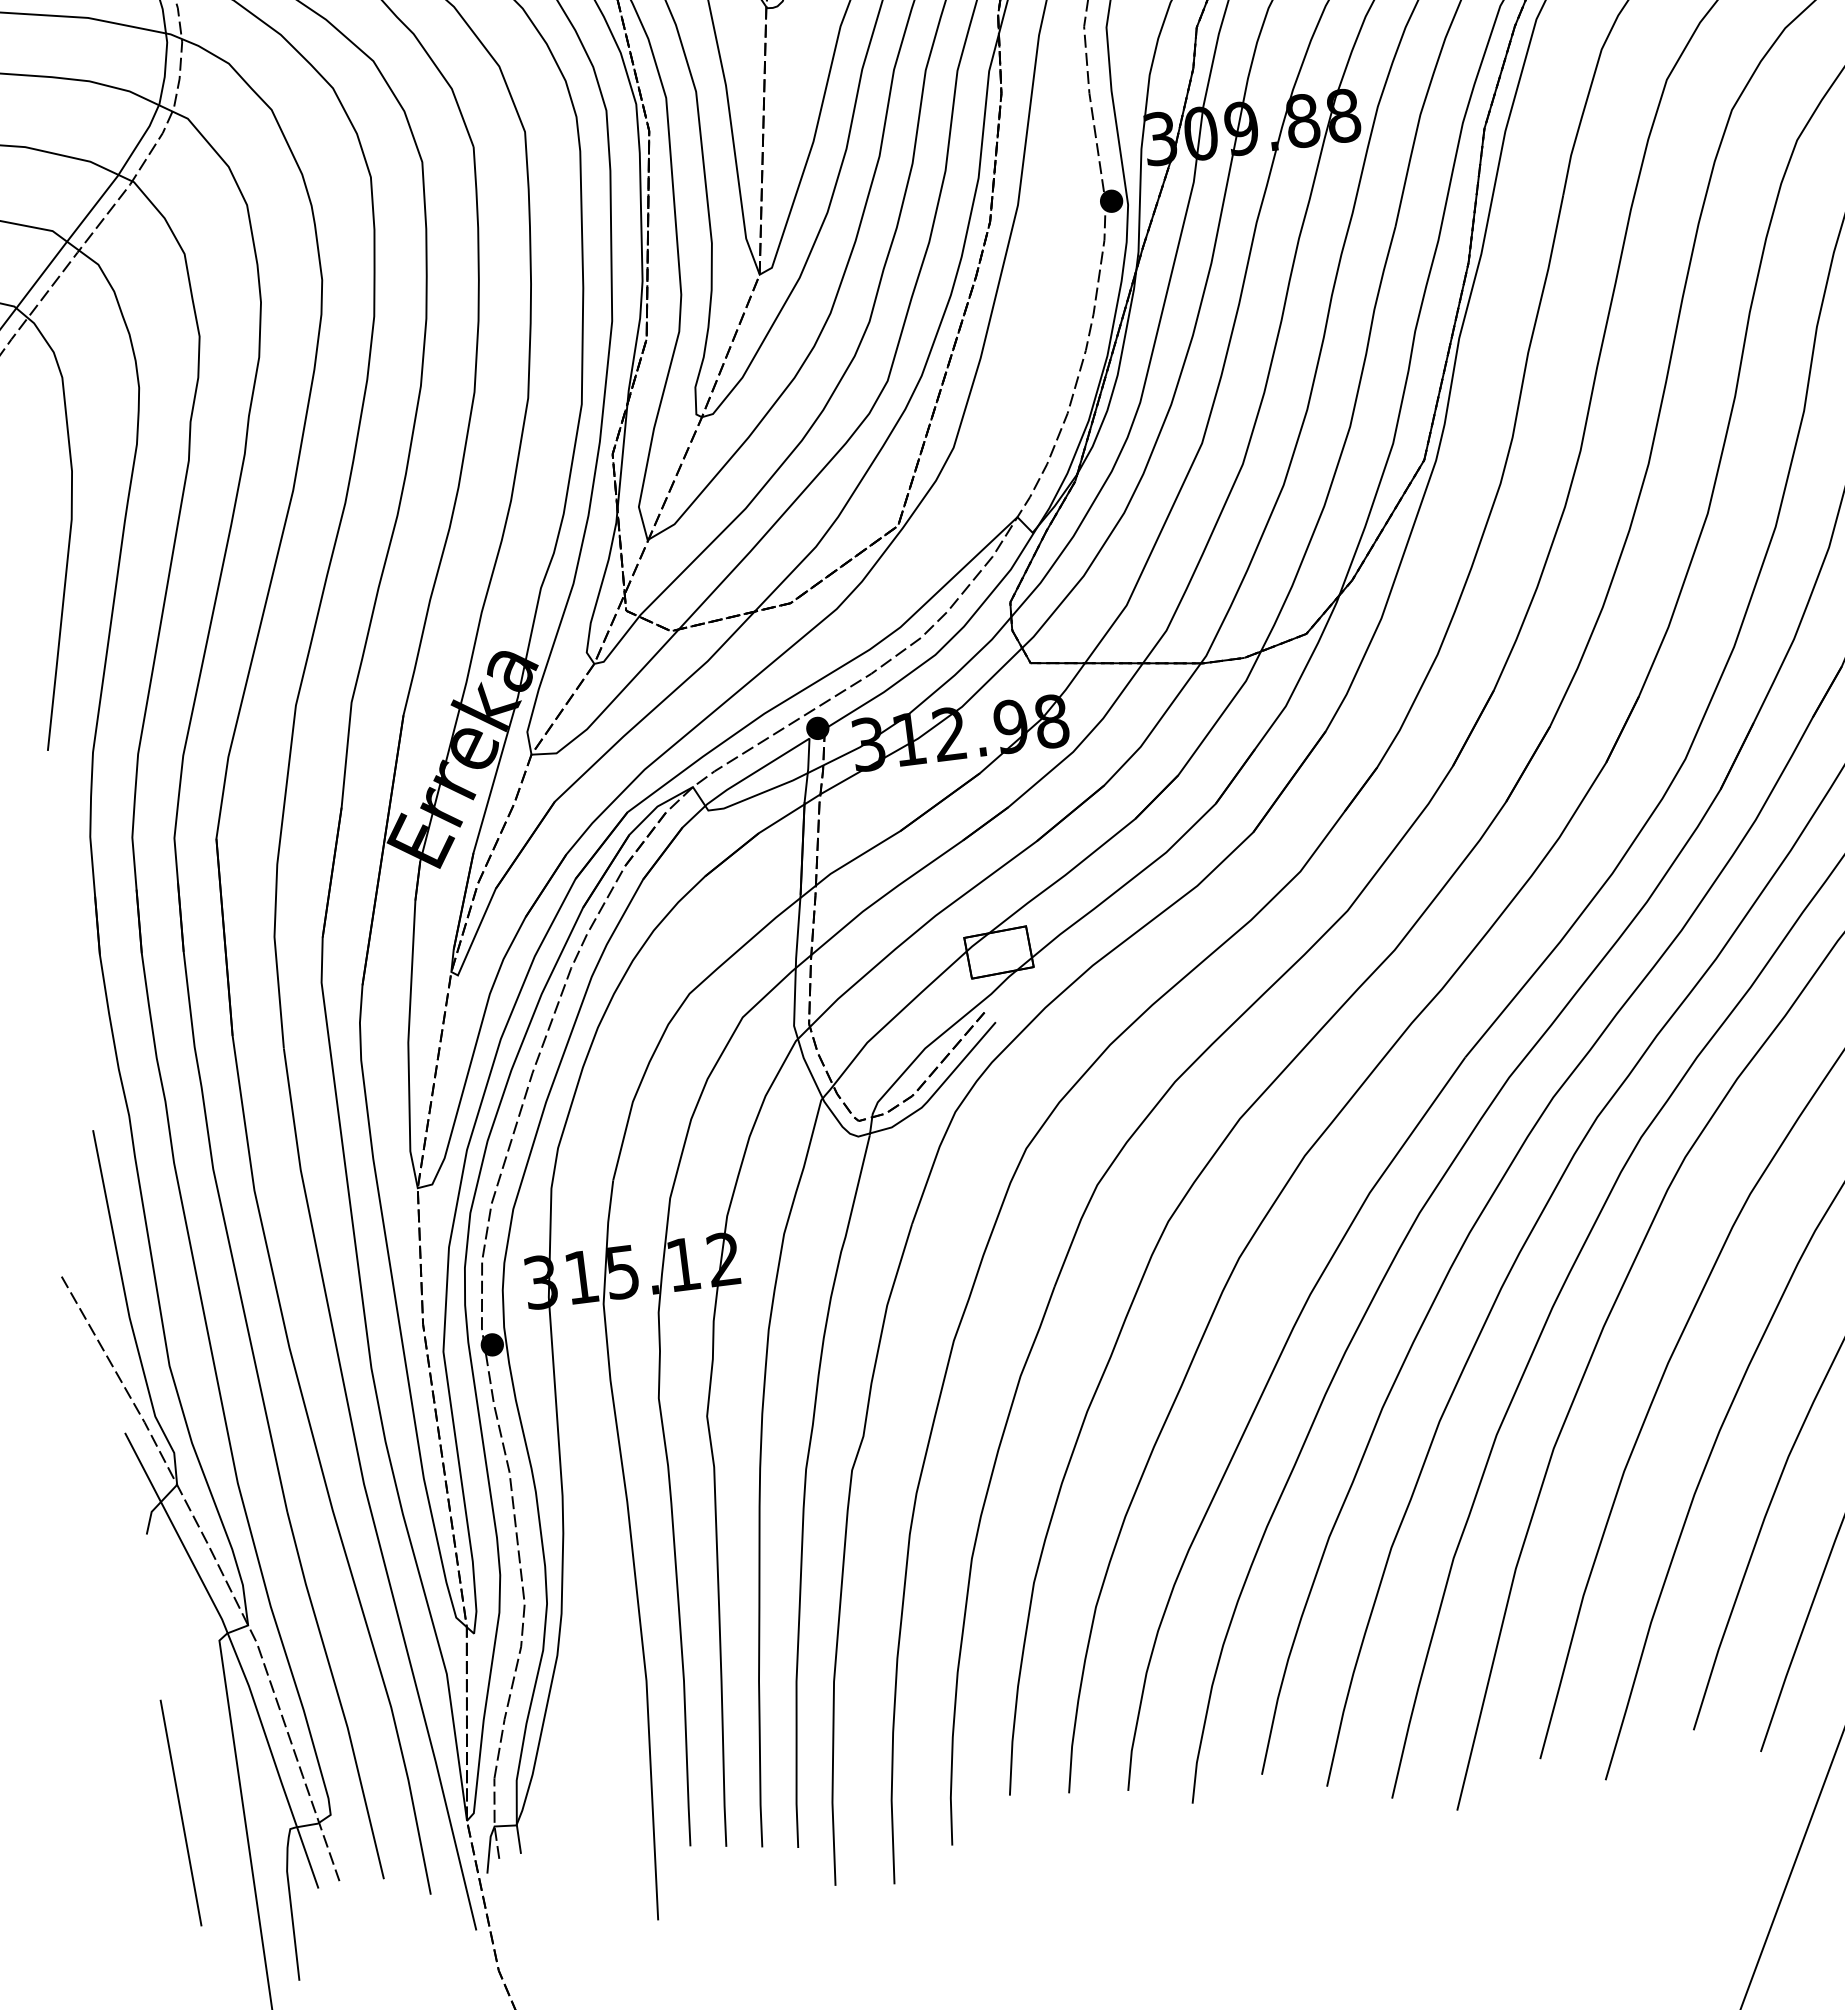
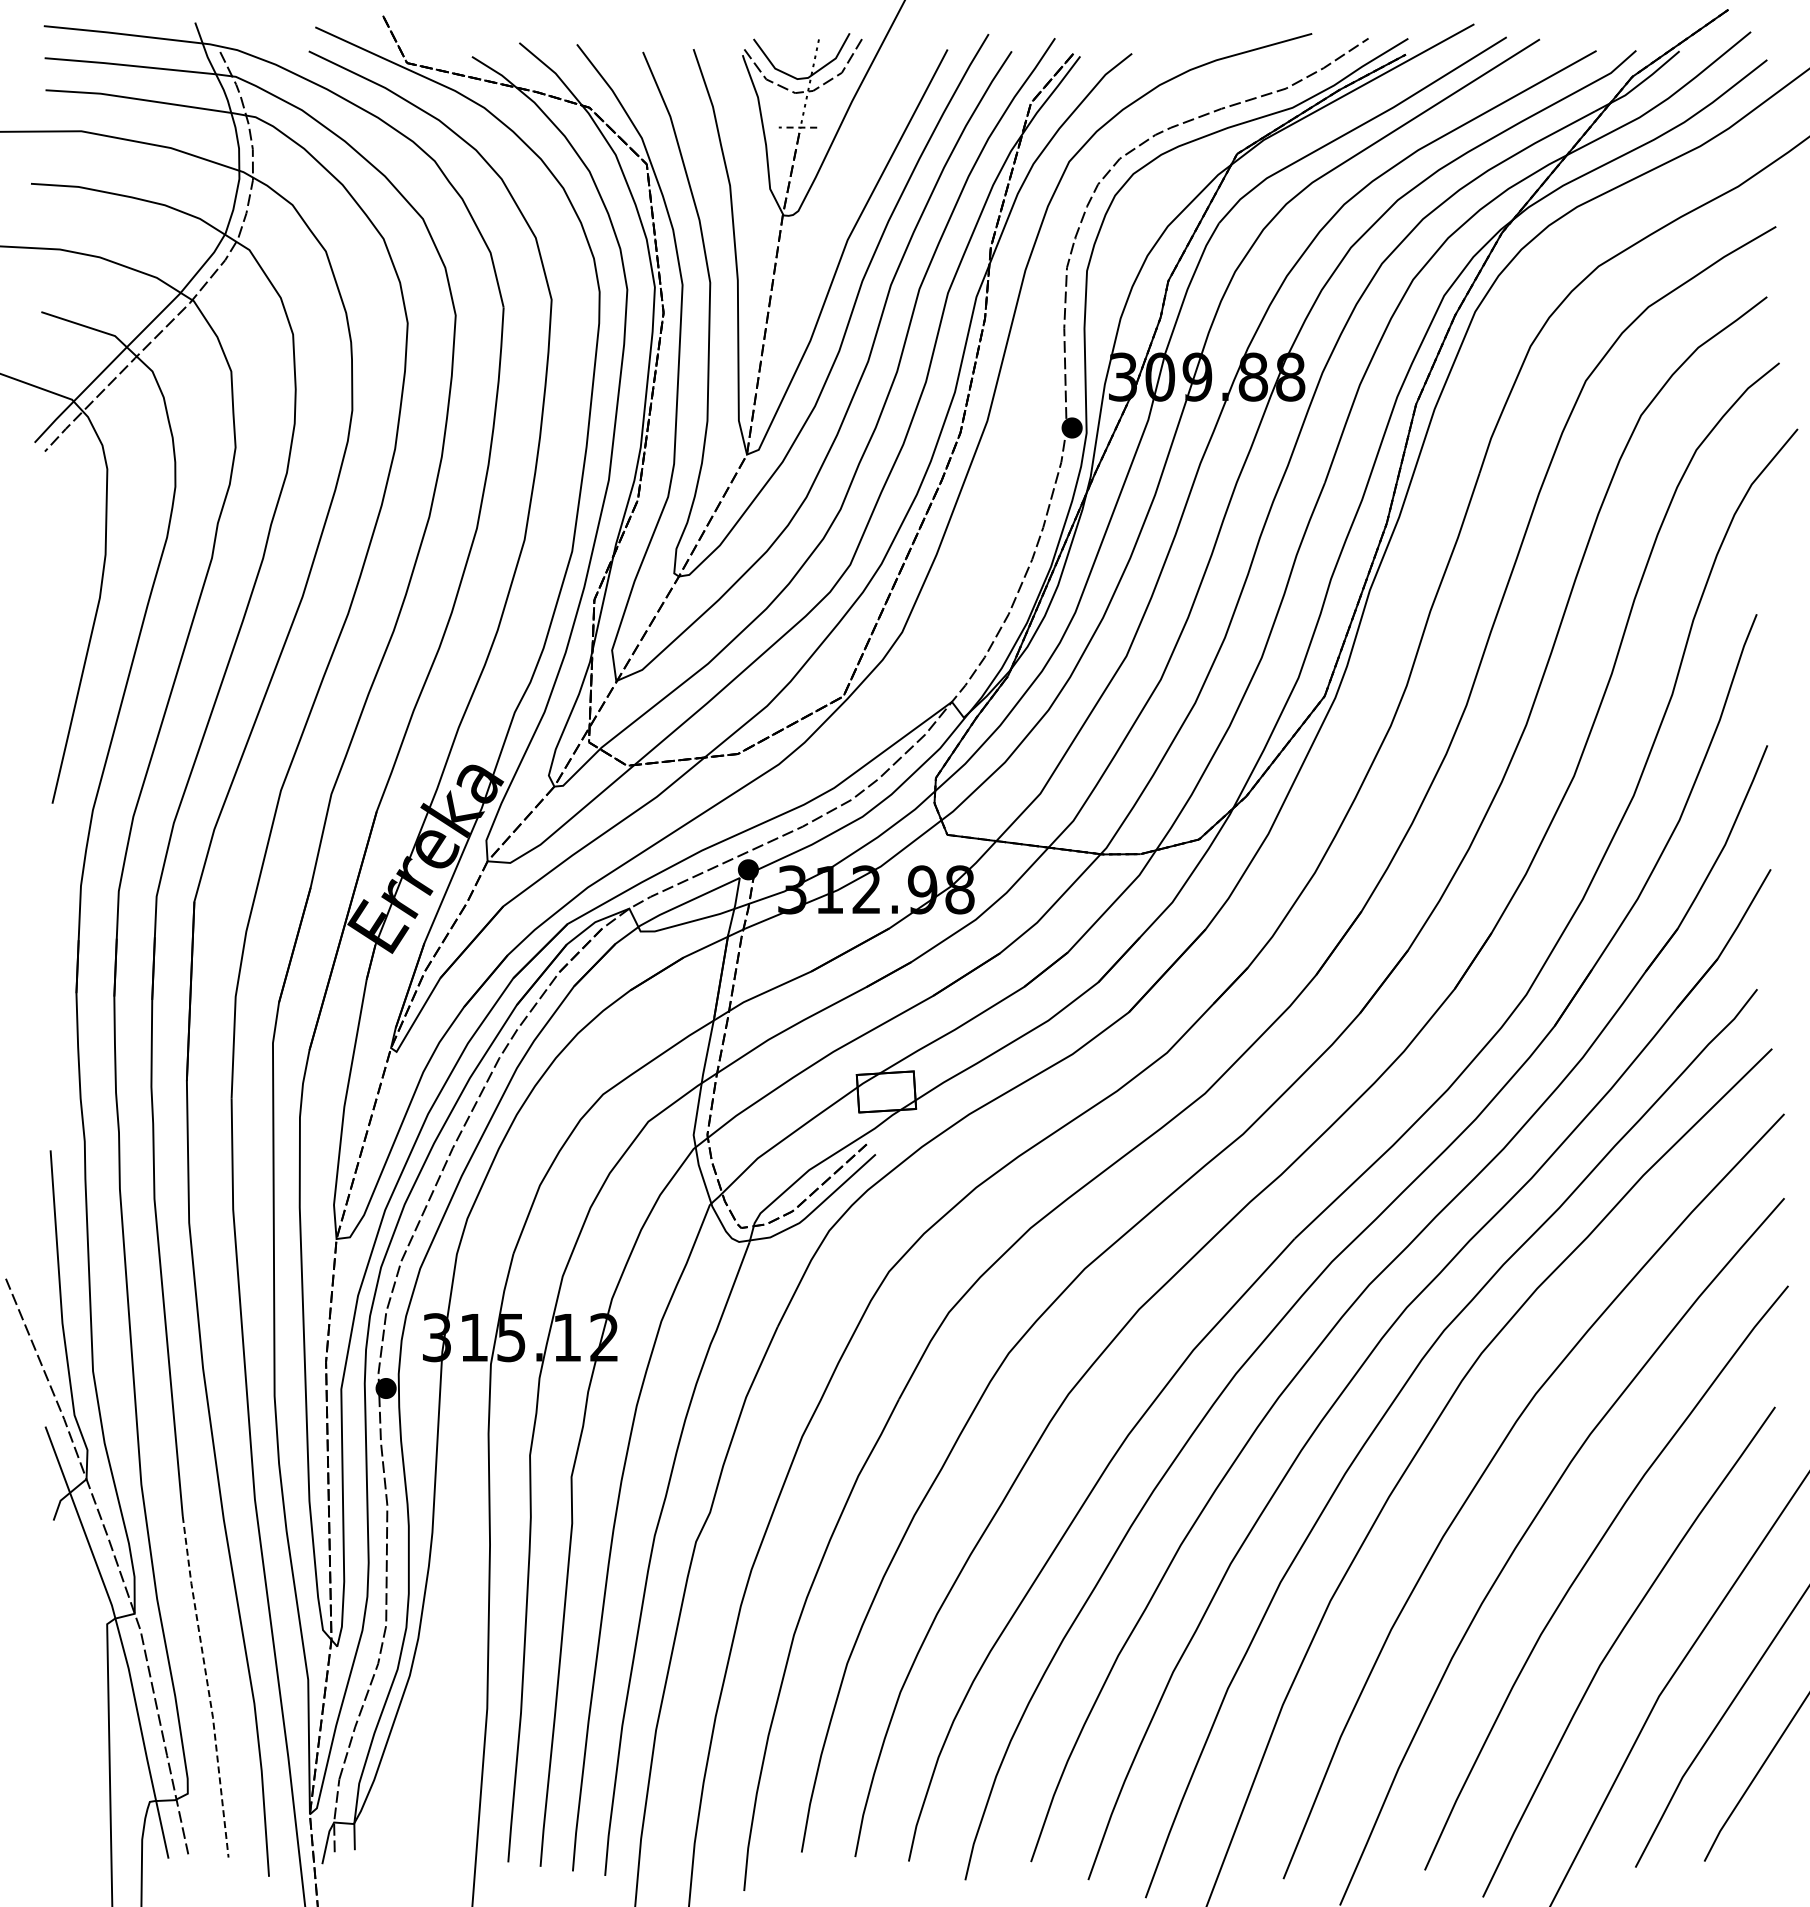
line: (338, 1694) -> (208, 1686), solid -> dashed
line: (180, 1813) -> (52, 1775), removed

